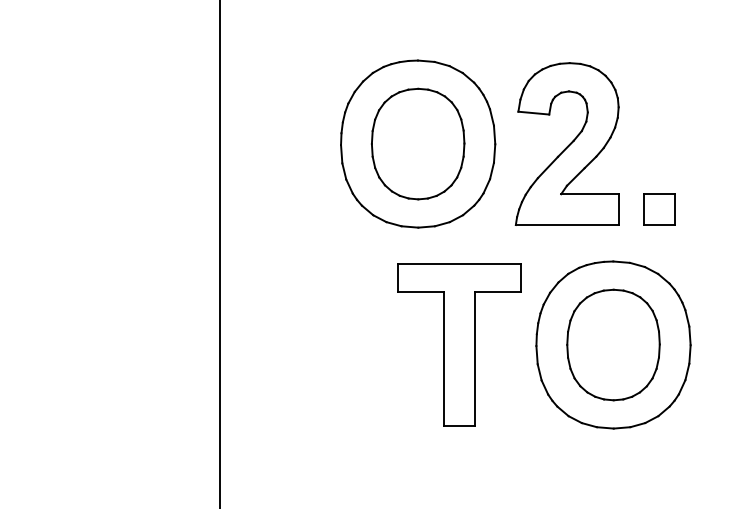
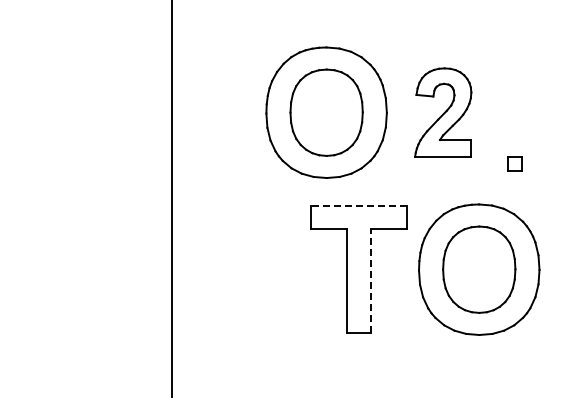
part: (567, 143) -> (443, 112), size x0.7
part: (658, 209) -> (514, 163), size x0.6
line: (458, 264) -> (358, 206), solid -> dashed
line: (474, 358) -> (370, 280), solid -> dashed

